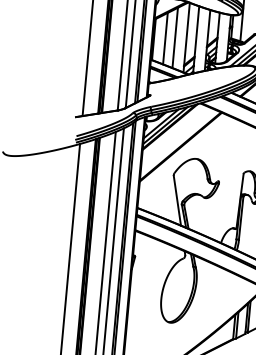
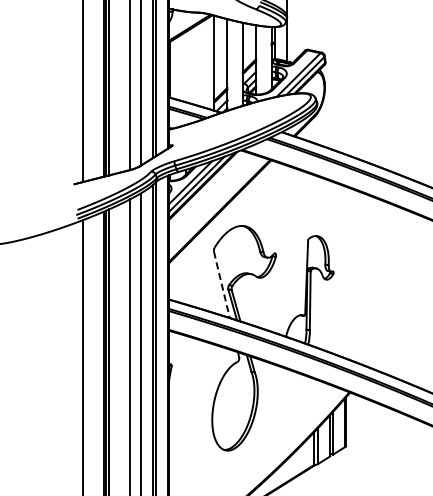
line: (174, 37) -> (198, 64), removed
line: (165, 38) -> (185, 67), removed
line: (177, 201) -> (221, 285), solid -> dashed

